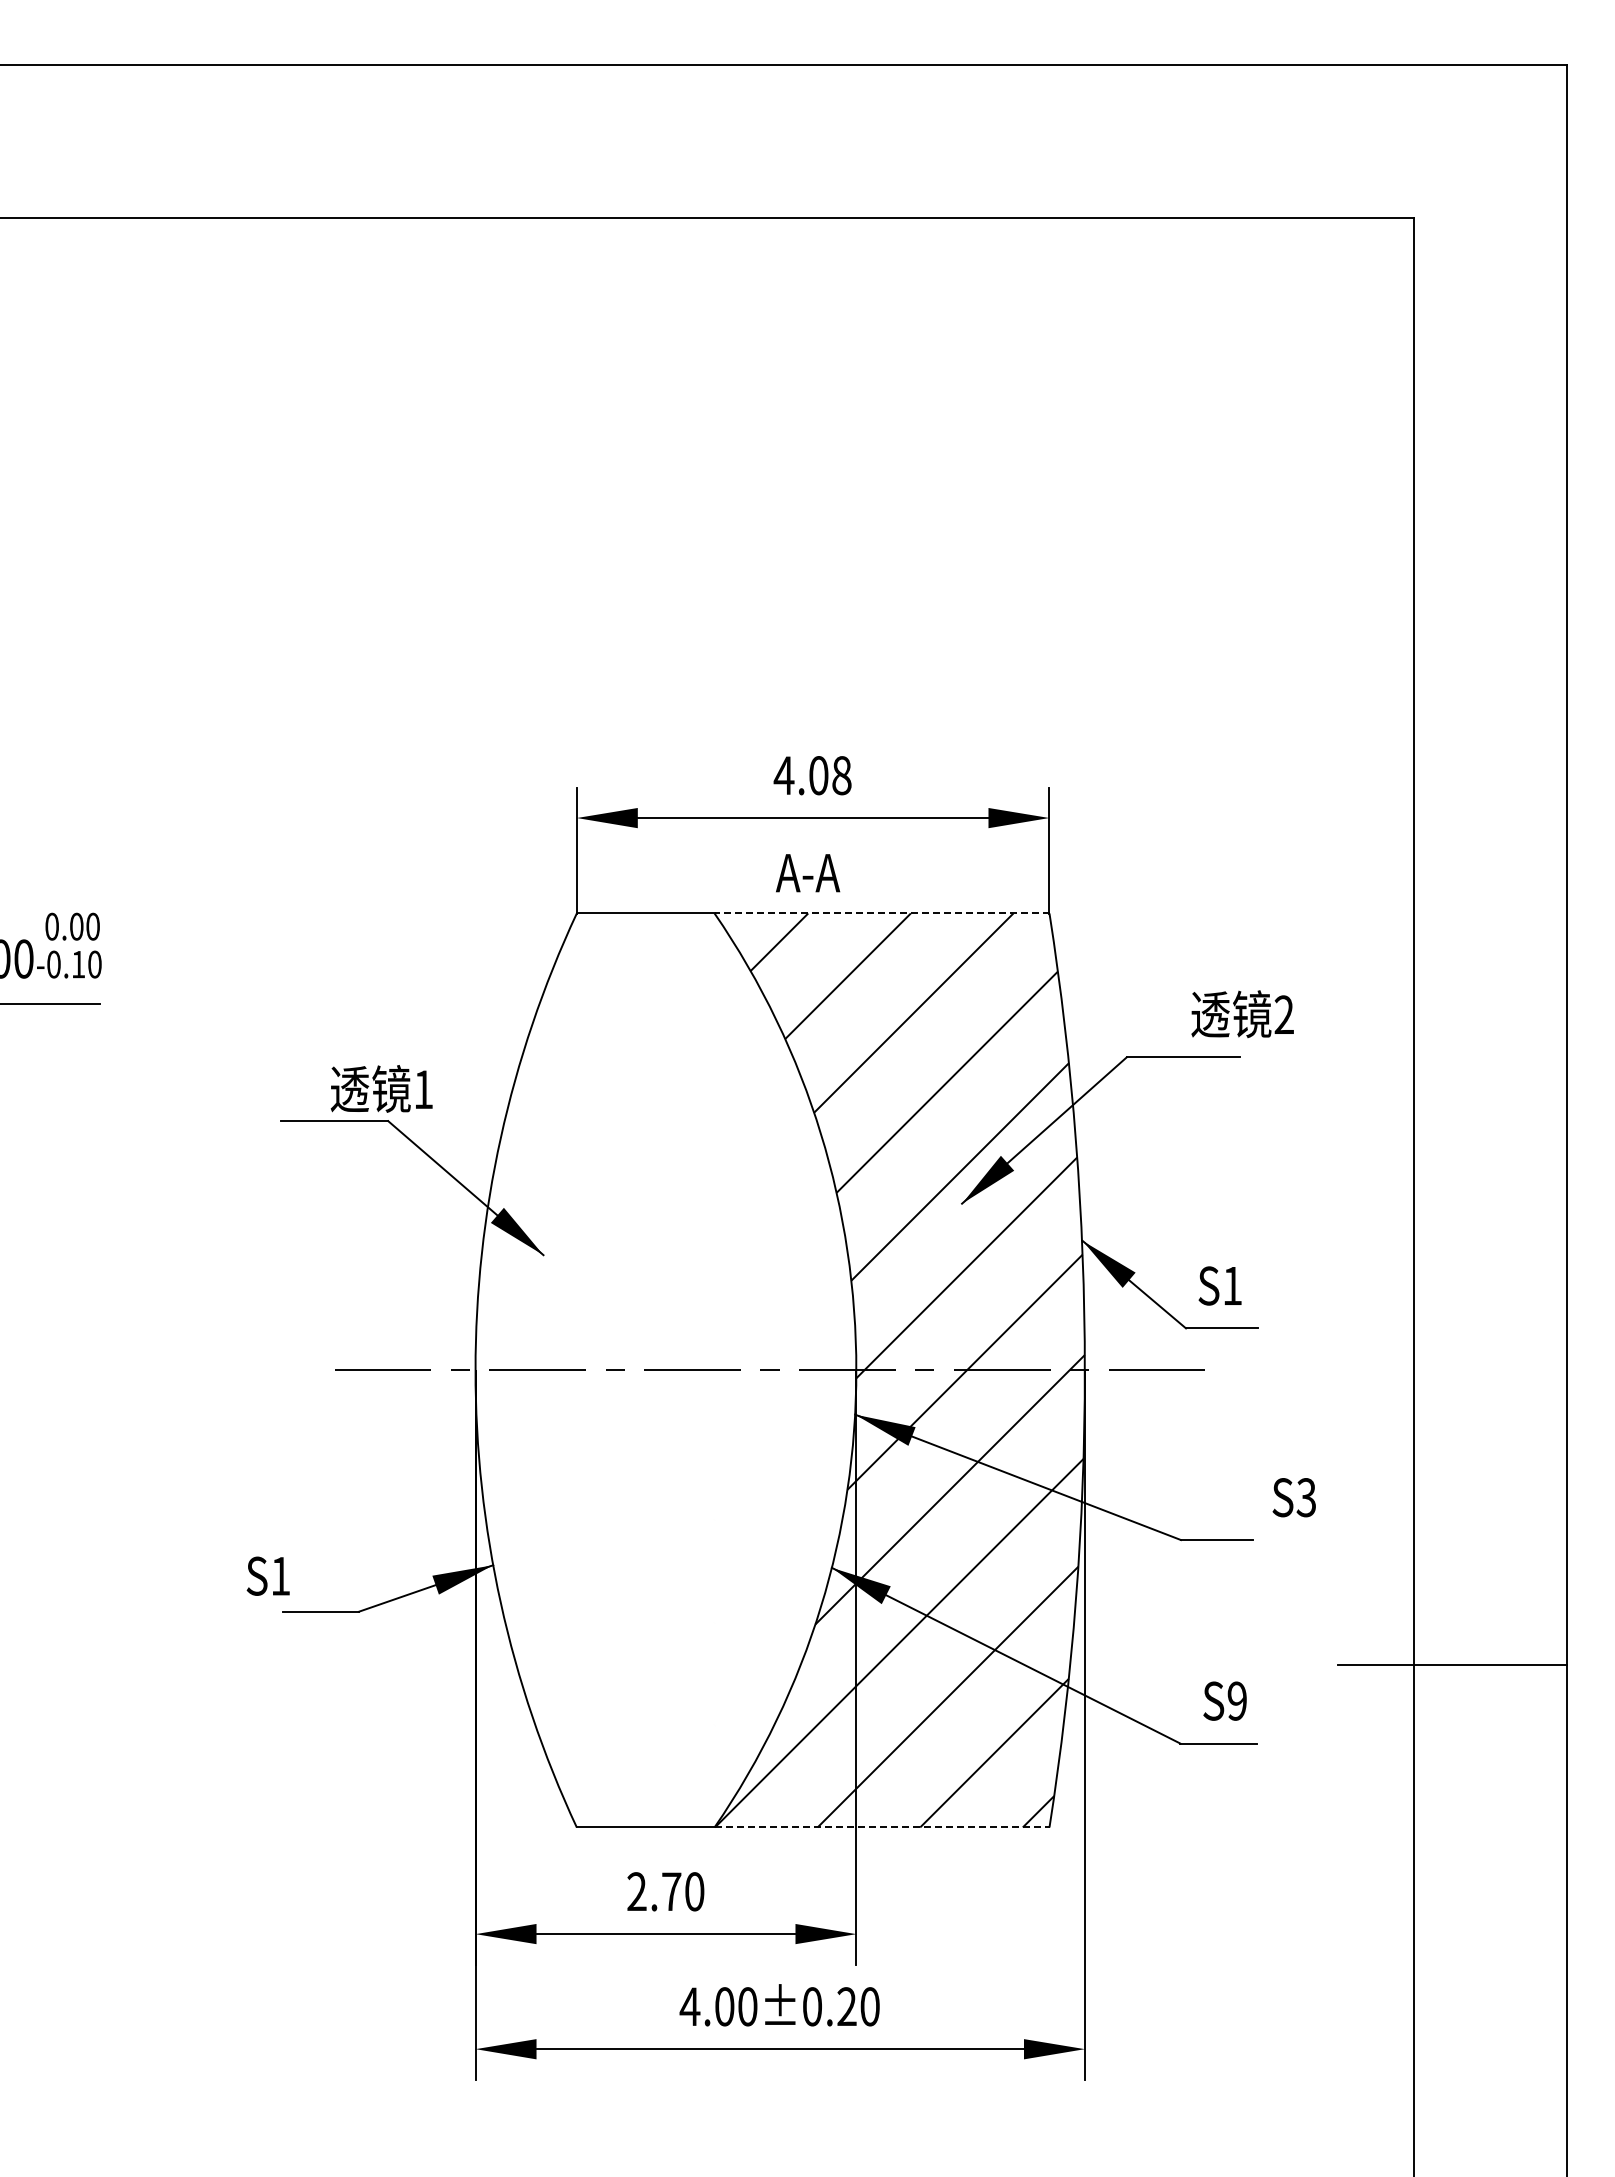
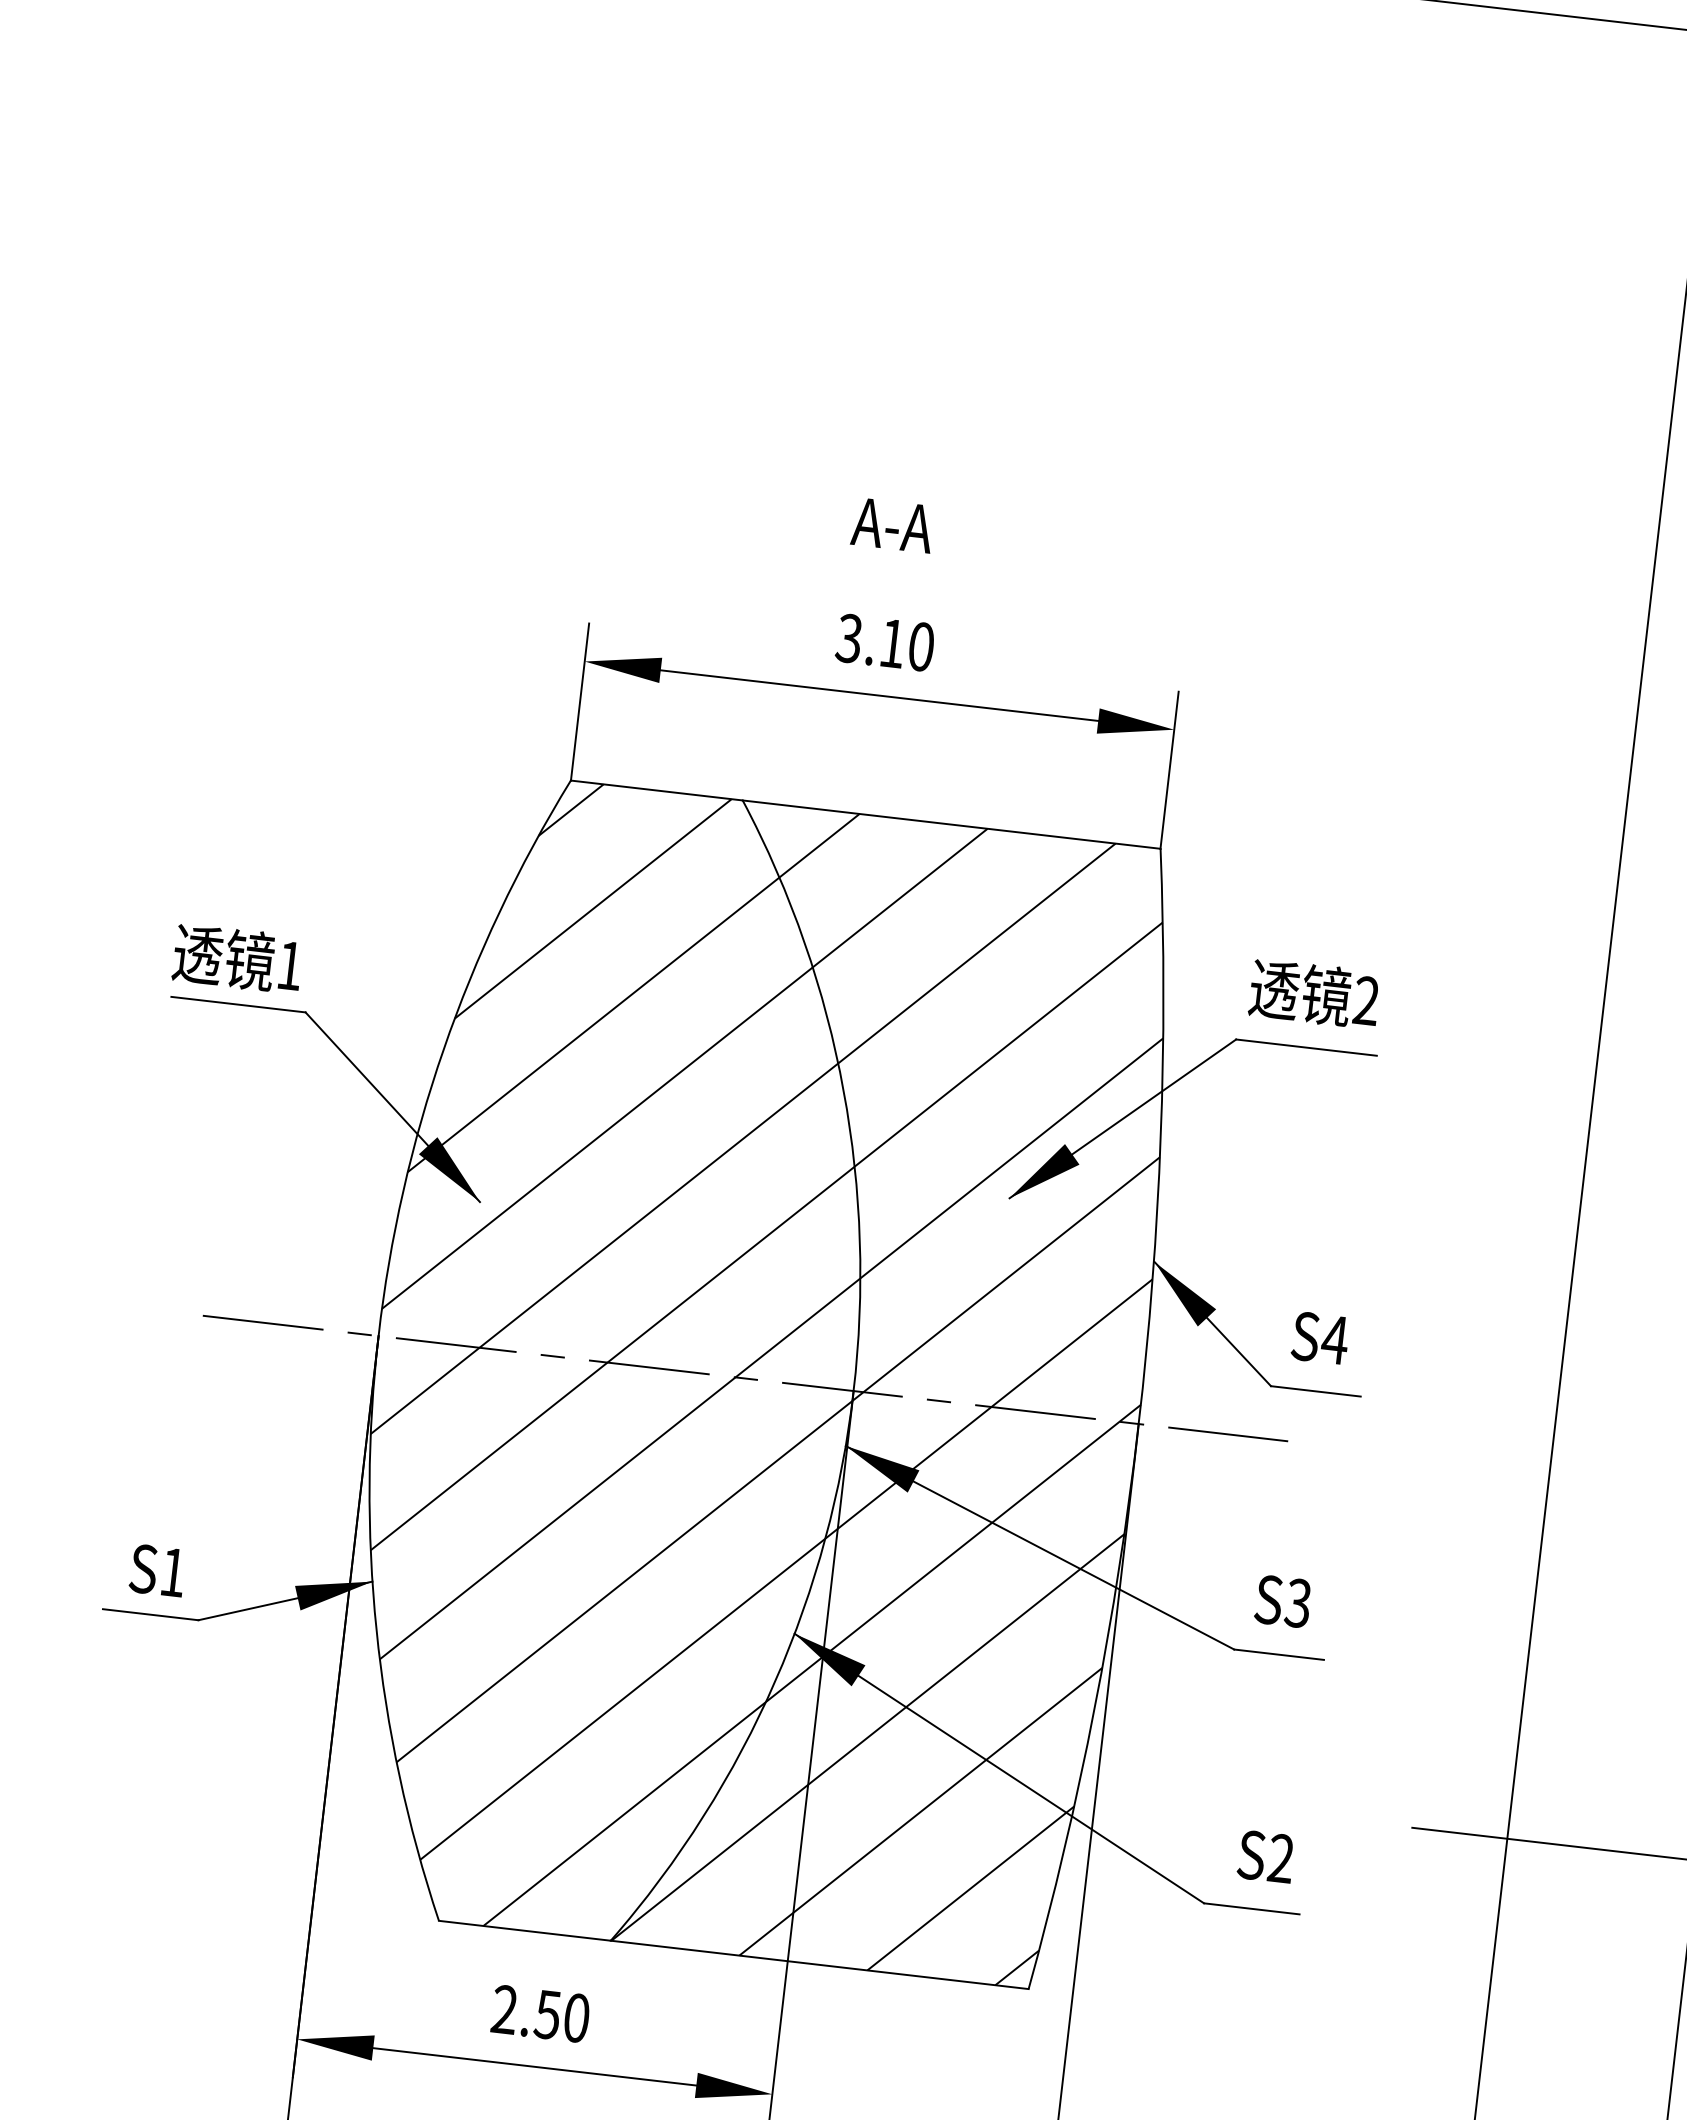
text: (812, 775) -> (884, 642), 4.08 -> 3.10
text: (808, 873) -> (893, 525), moved
line: (881, 913) -> (950, 824), dashed -> solid
text: (1242, 1014) -> (1314, 994), moved
text: (381, 1088) -> (237, 958), moved
text: (1232, 1285) -> (1335, 1339), S1 -> S4
hatch: (665, 1370) -> (615, 1363), added
text: (1293, 1497) -> (1282, 1601), moved
text: (267, 1575) -> (156, 1569), moved
text: (1236, 1701) -> (1280, 1858), S9 -> S2
line: (882, 1827) -> (820, 1965), dashed -> solid
text: (671, 1891) -> (547, 2014), 2.70 -> 2.50

